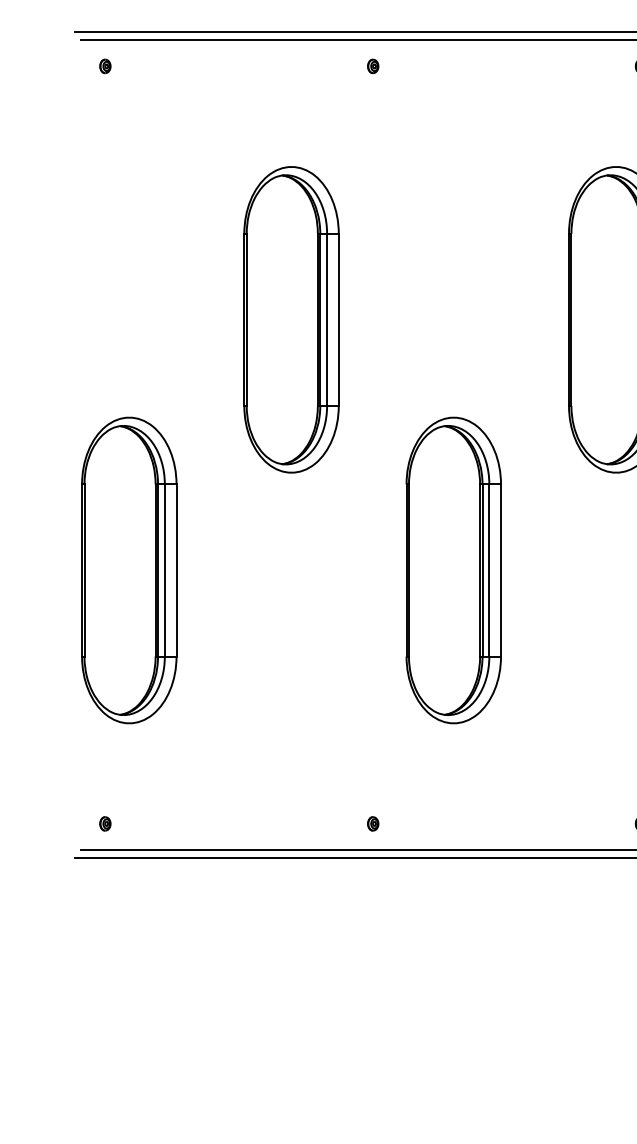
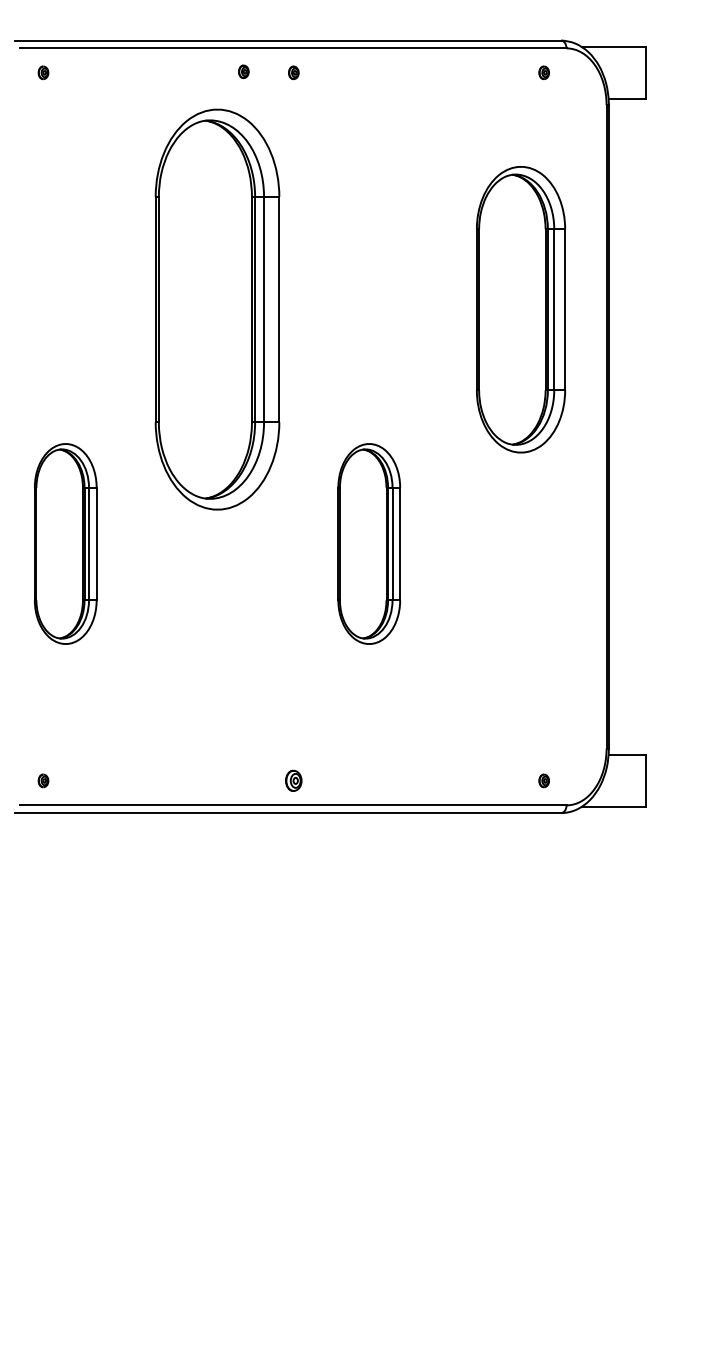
part: (319, 64) -> (243, 71), added
part: (291, 319) -> (217, 309), size x1.4
part: (128, 569) -> (65, 543), size x0.7
part: (454, 569) -> (369, 543), size x0.7
part: (372, 823) -> (293, 780), size x1.6

